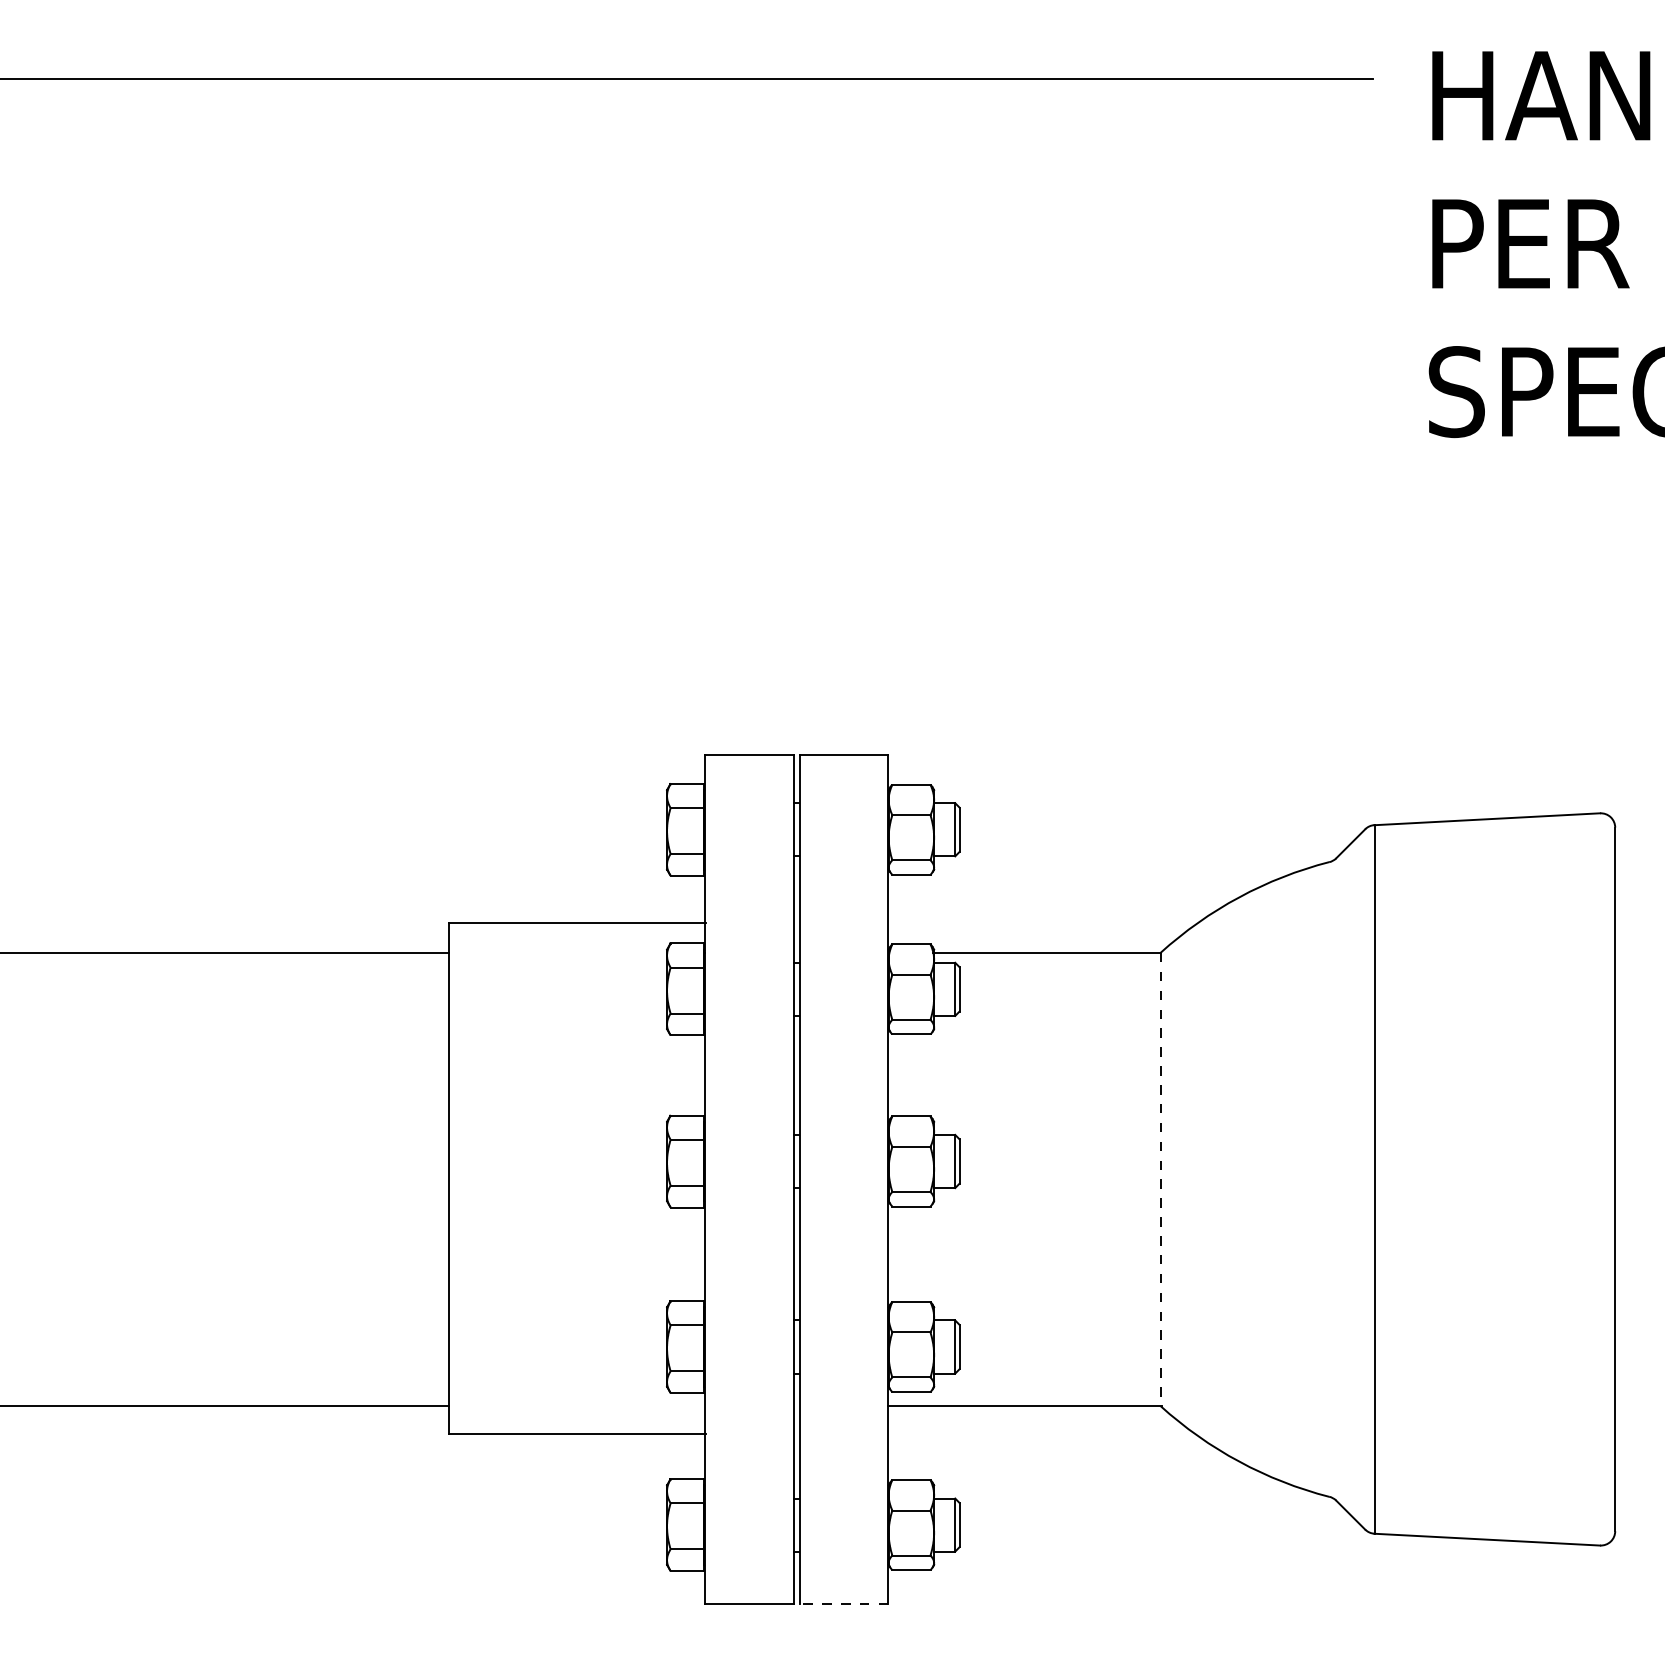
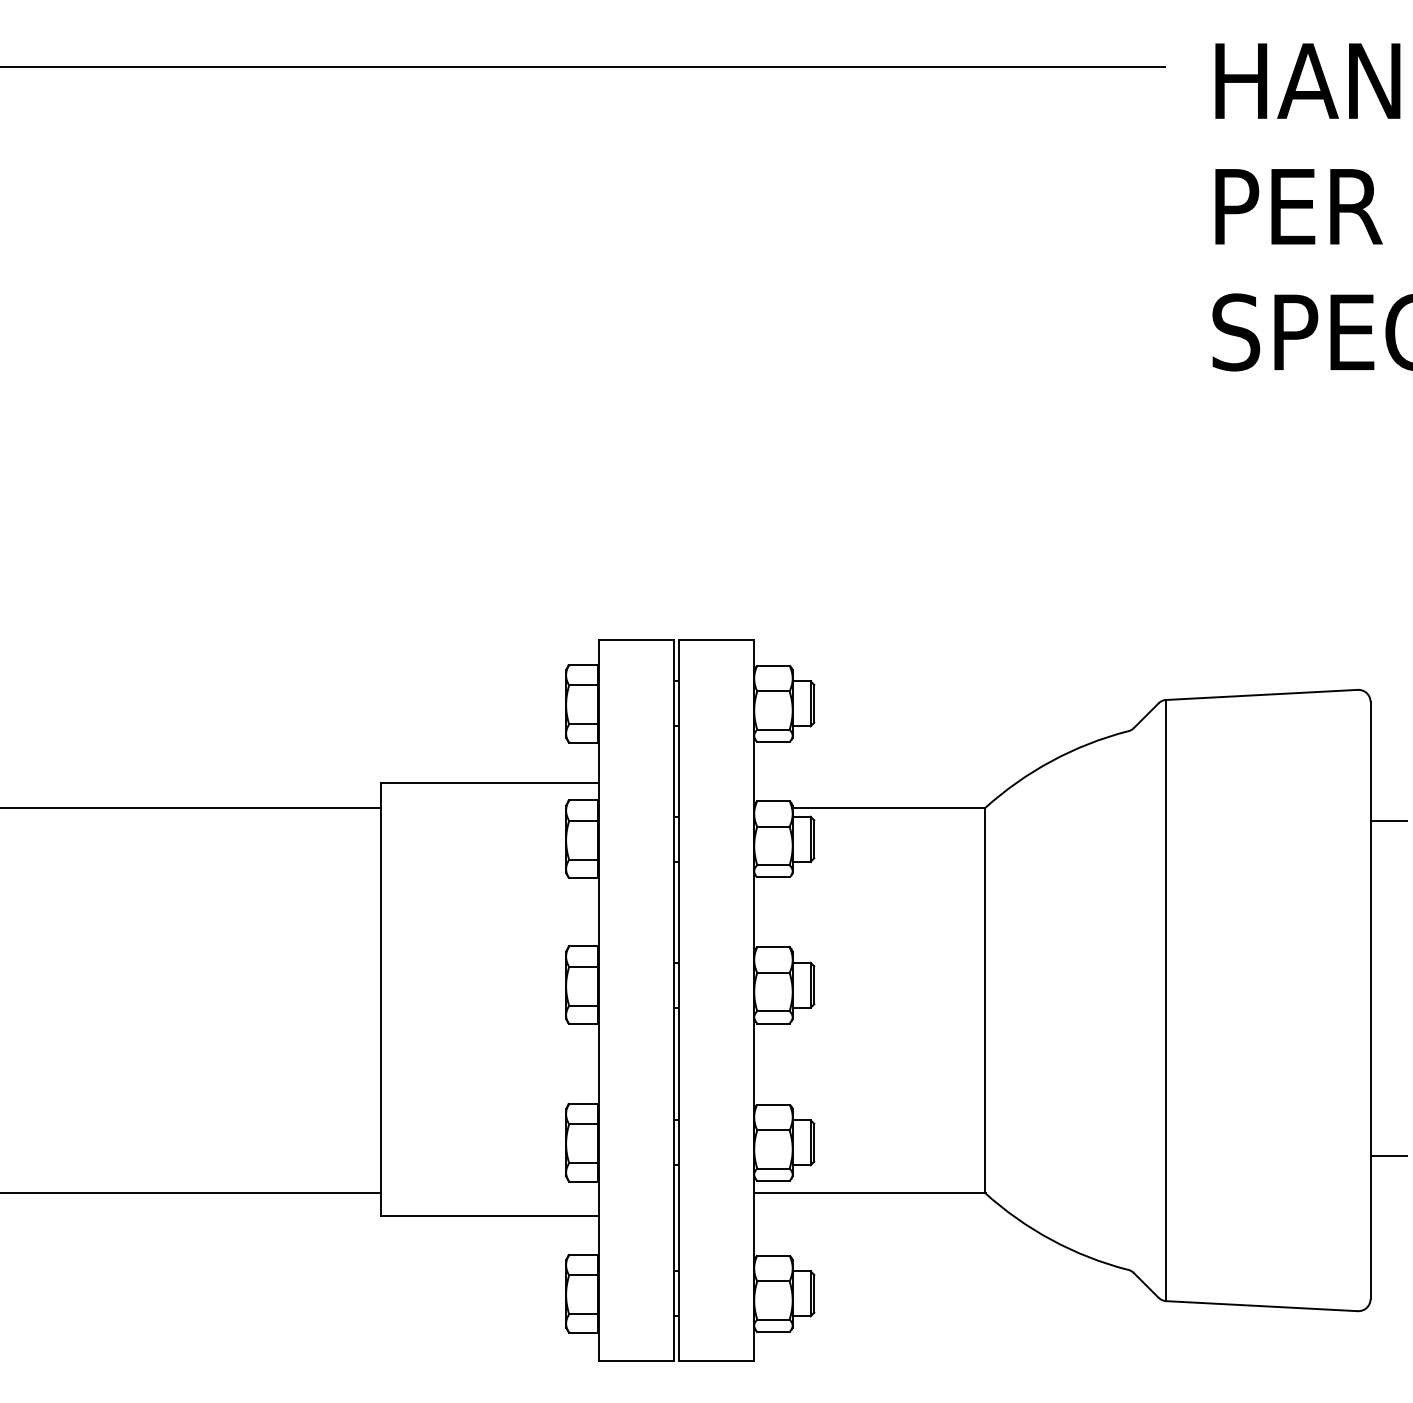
line: (1636, 967) -> (1388, 820), added
line: (1160, 1180) -> (984, 1001), dashed -> solid
line: (1636, 1363) -> (1388, 1156), added
line: (844, 1603) -> (716, 1360), dashed -> solid

